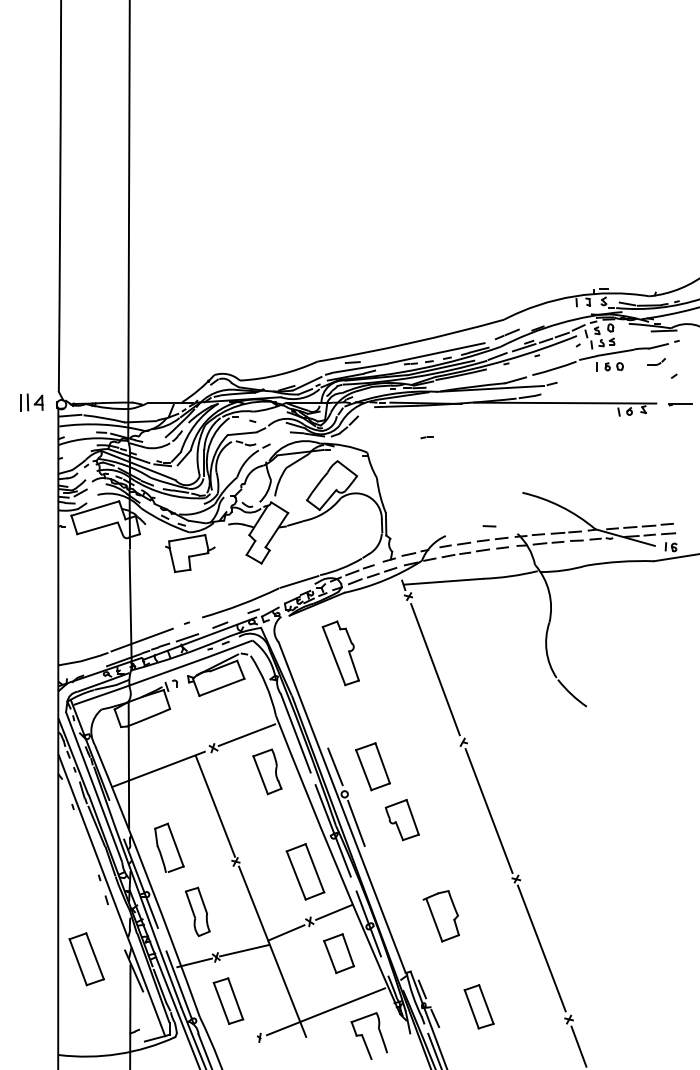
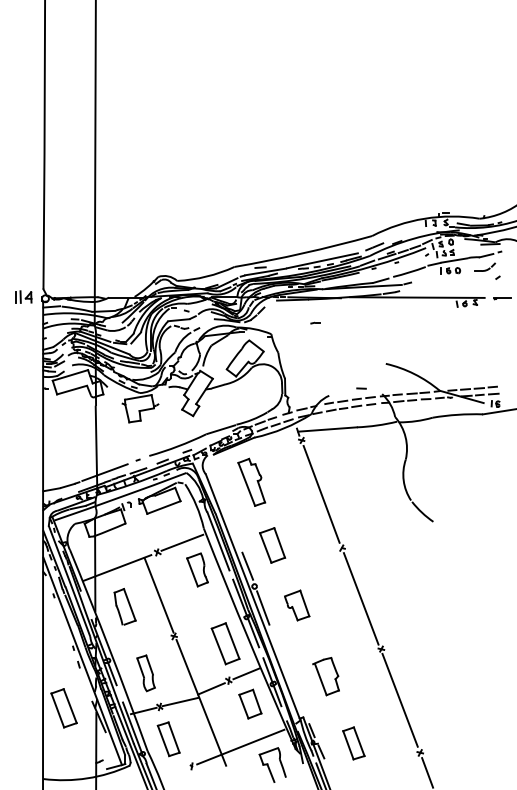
part: (656, 361) -> (484, 266), size x1.67
part: (372, 766) -> (272, 545), moved
part: (169, 847) -> (125, 606), moved

